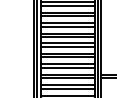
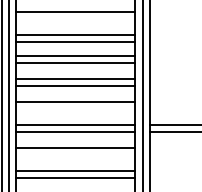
line: (67, 26) -> (75, 19), removed
line: (67, 67) -> (75, 109), removed
line: (67, 88) -> (75, 155), removed

